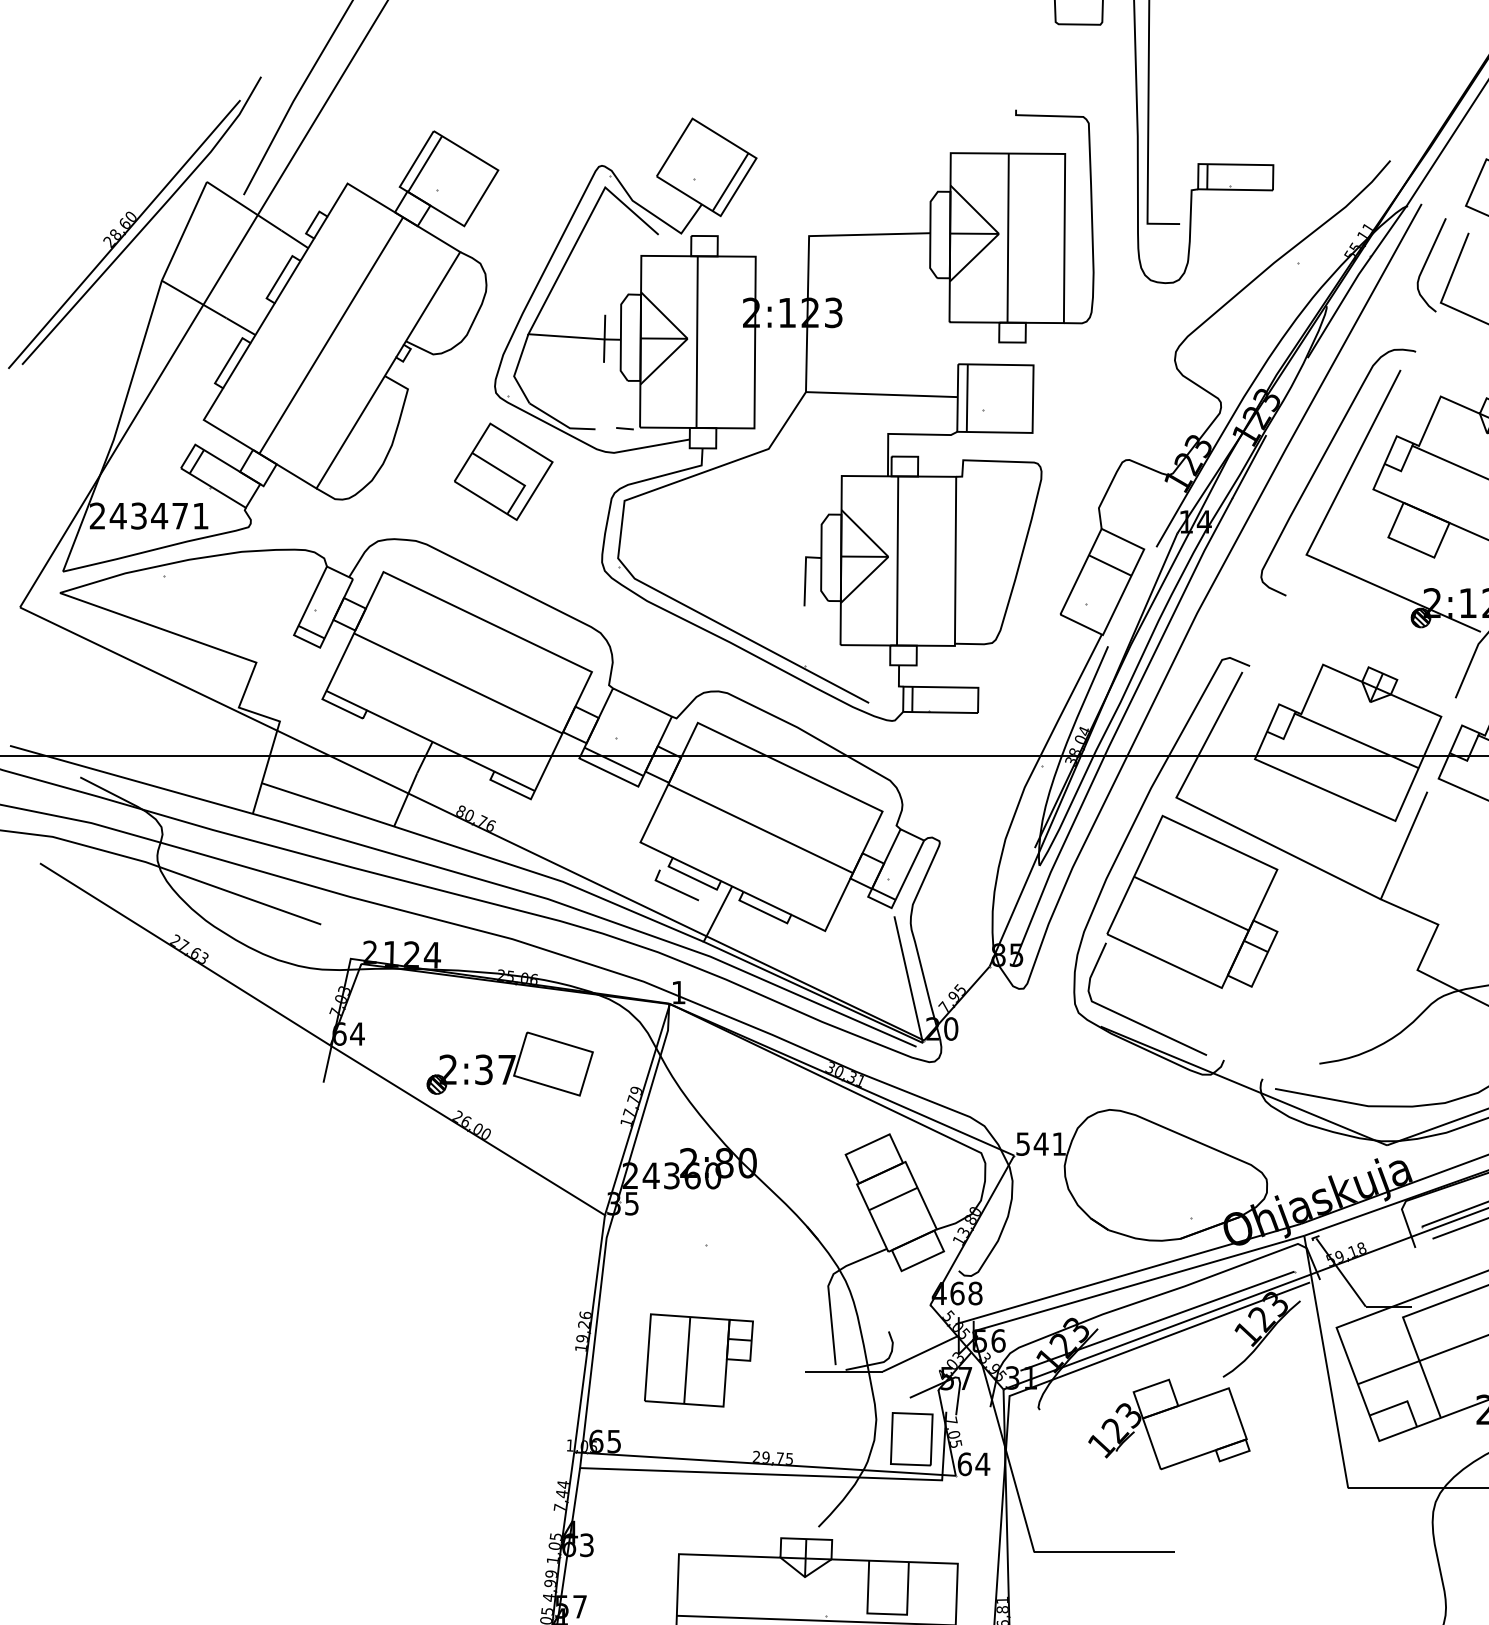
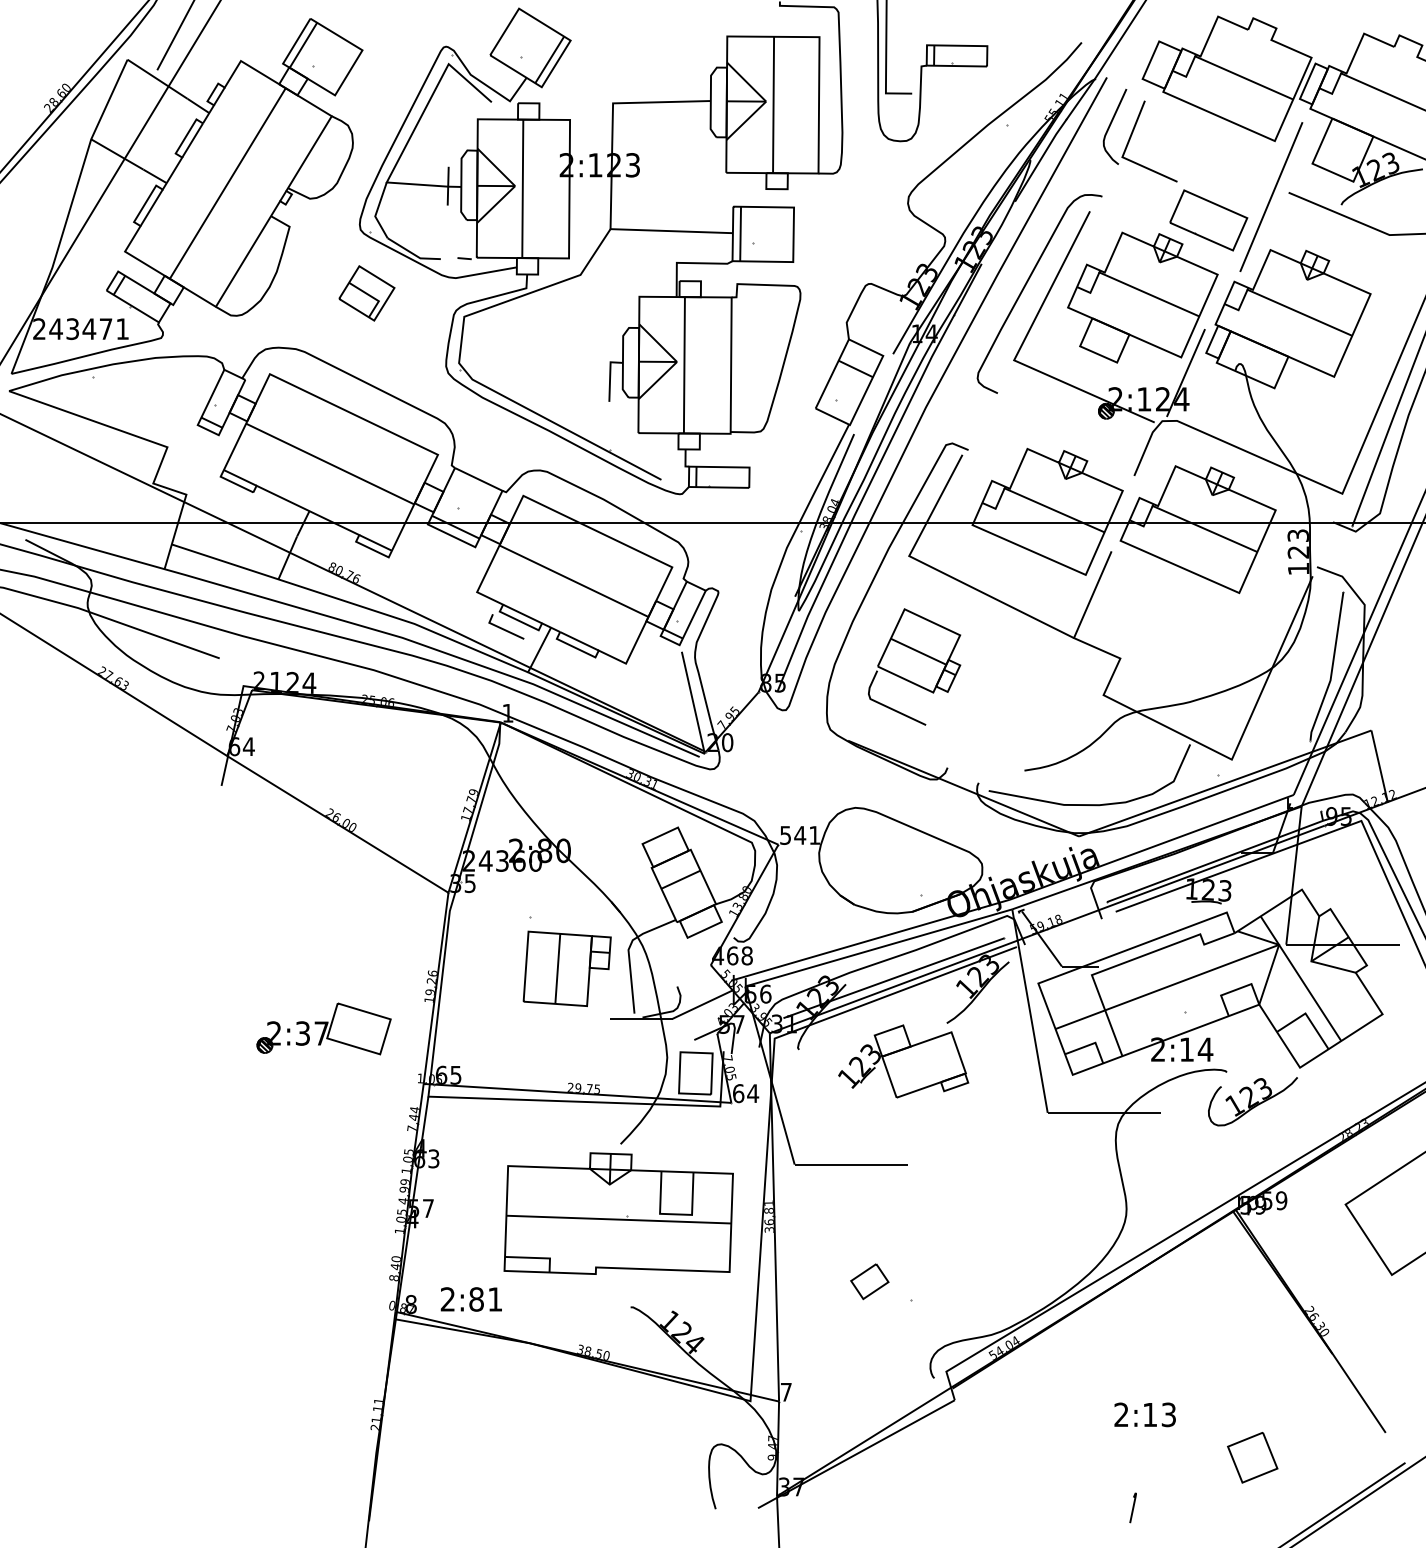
part: (503, 471) -> (366, 293), size x0.7
part: (1182, 934) -> (914, 666), size x0.6
part: (509, 1063) -> (323, 1028), moved
part: (698, 1359) -> (566, 968), moved

